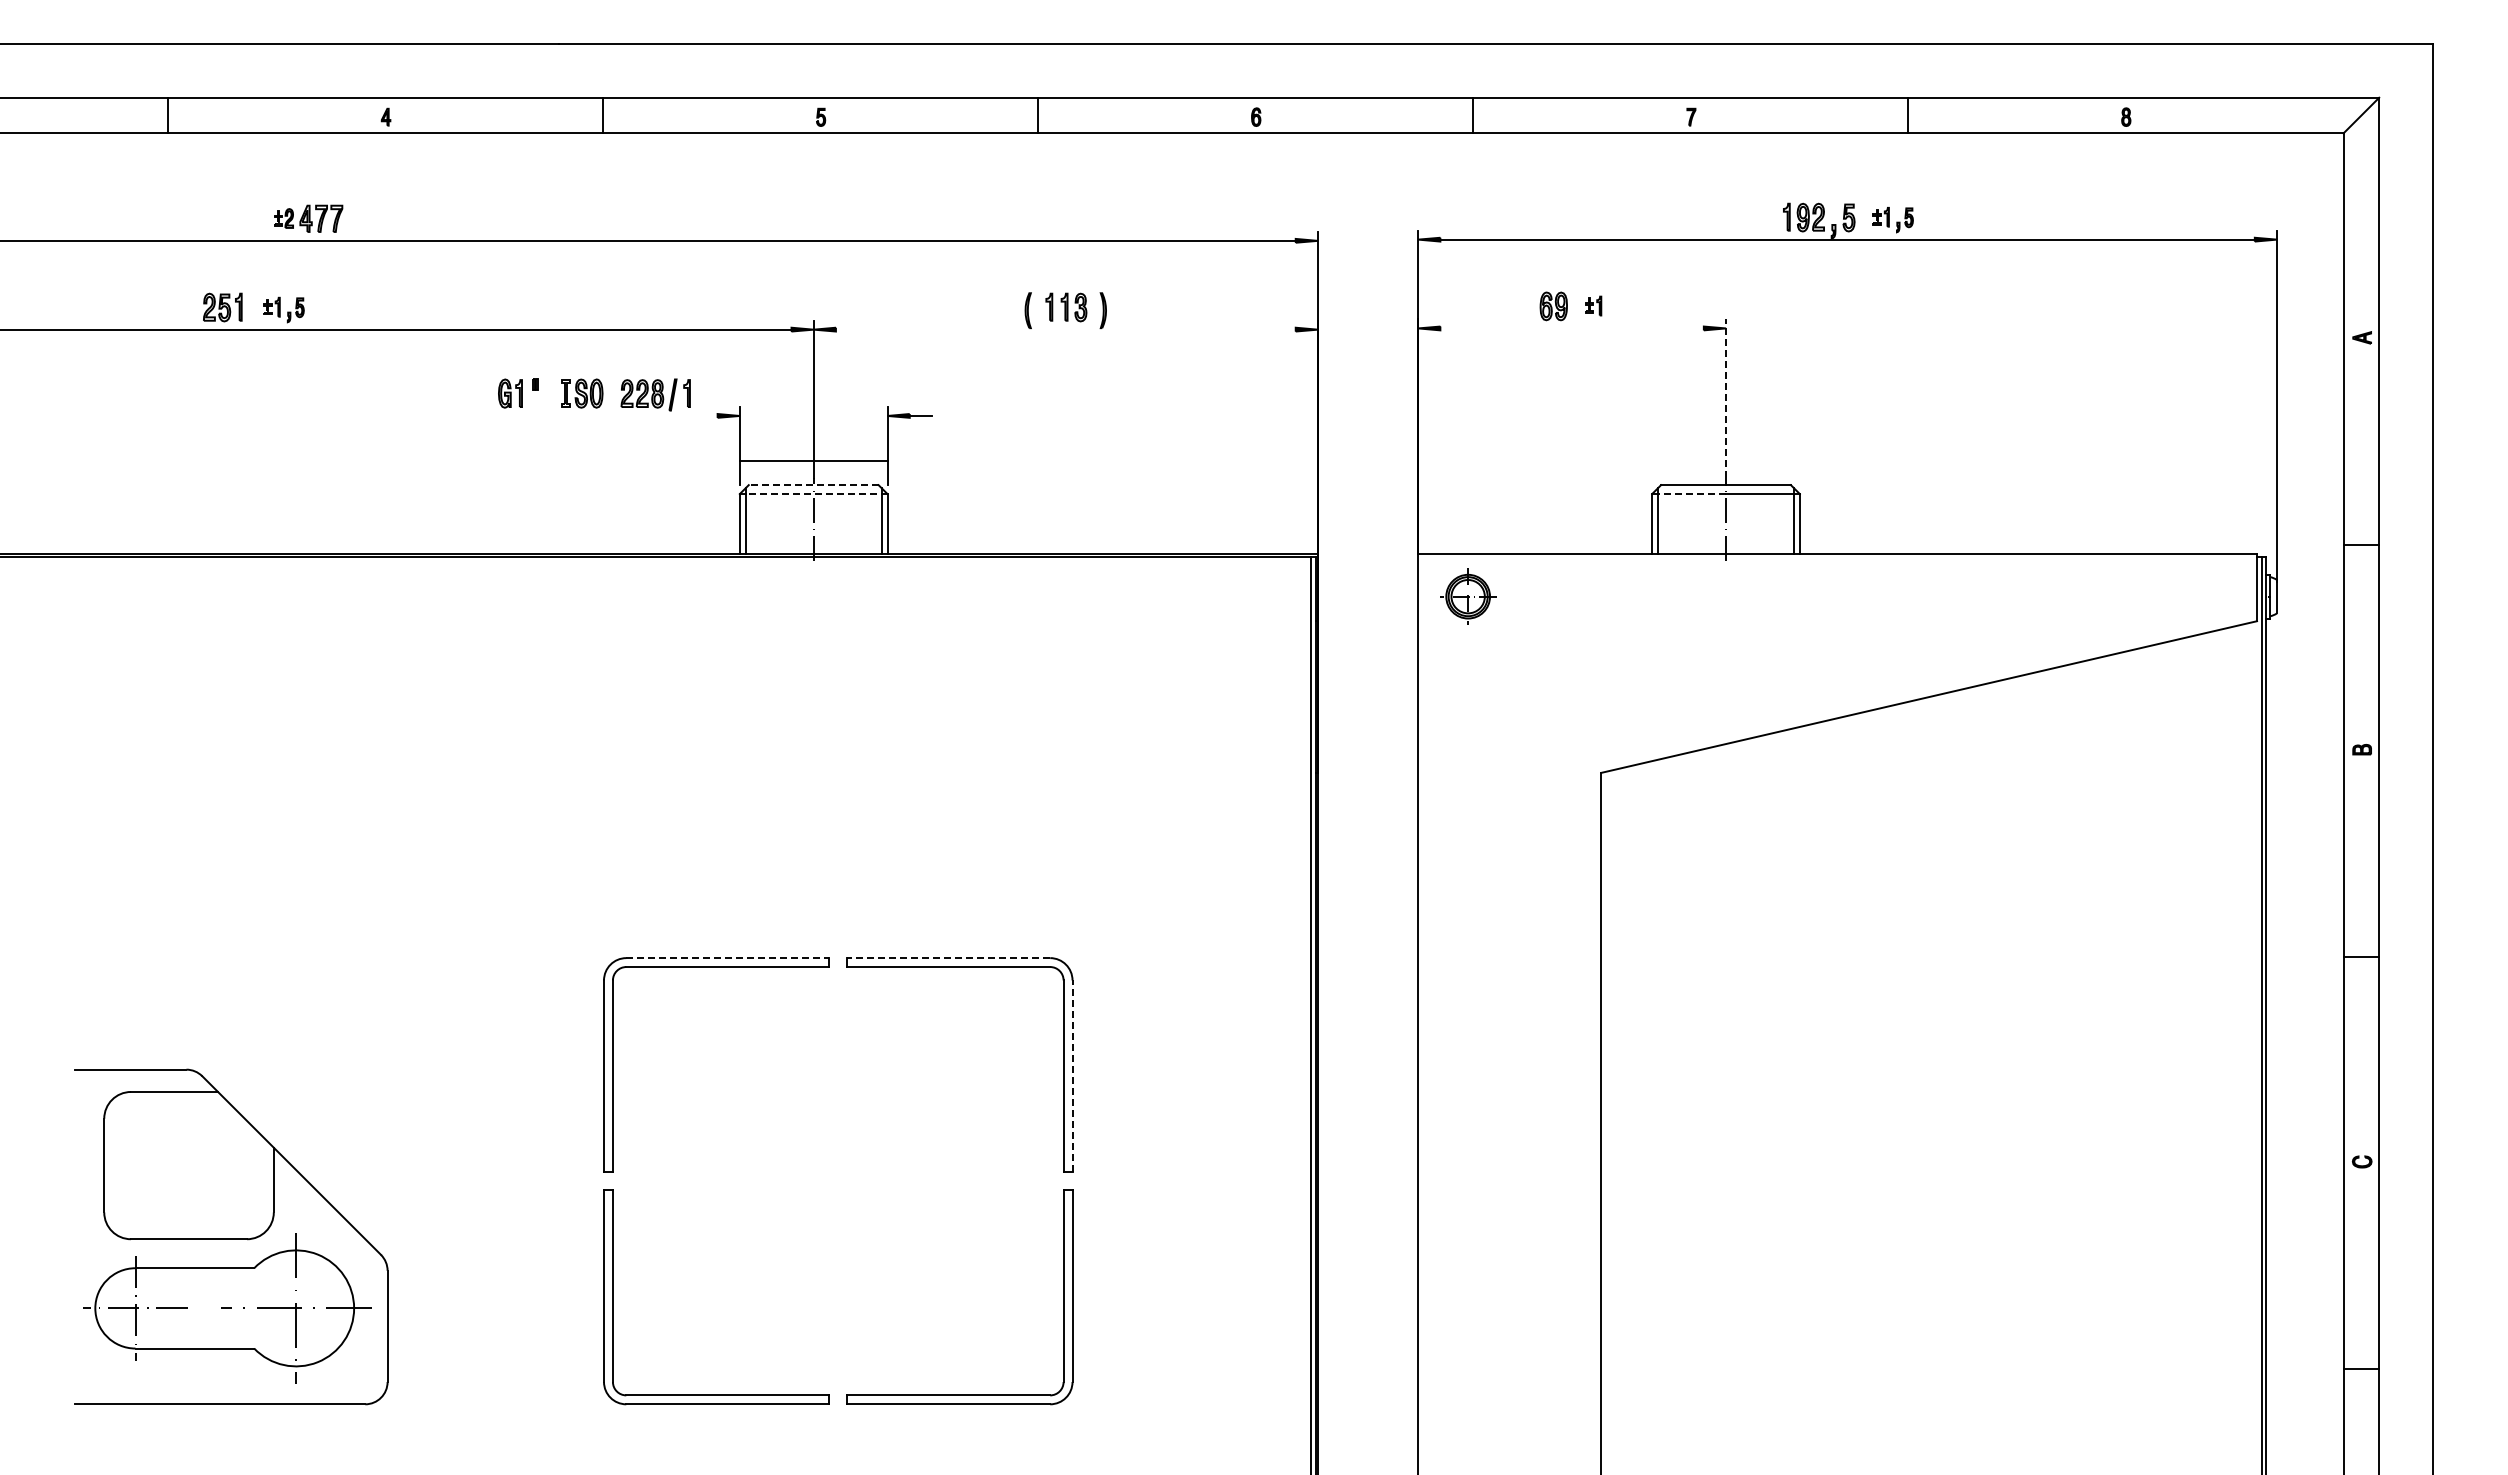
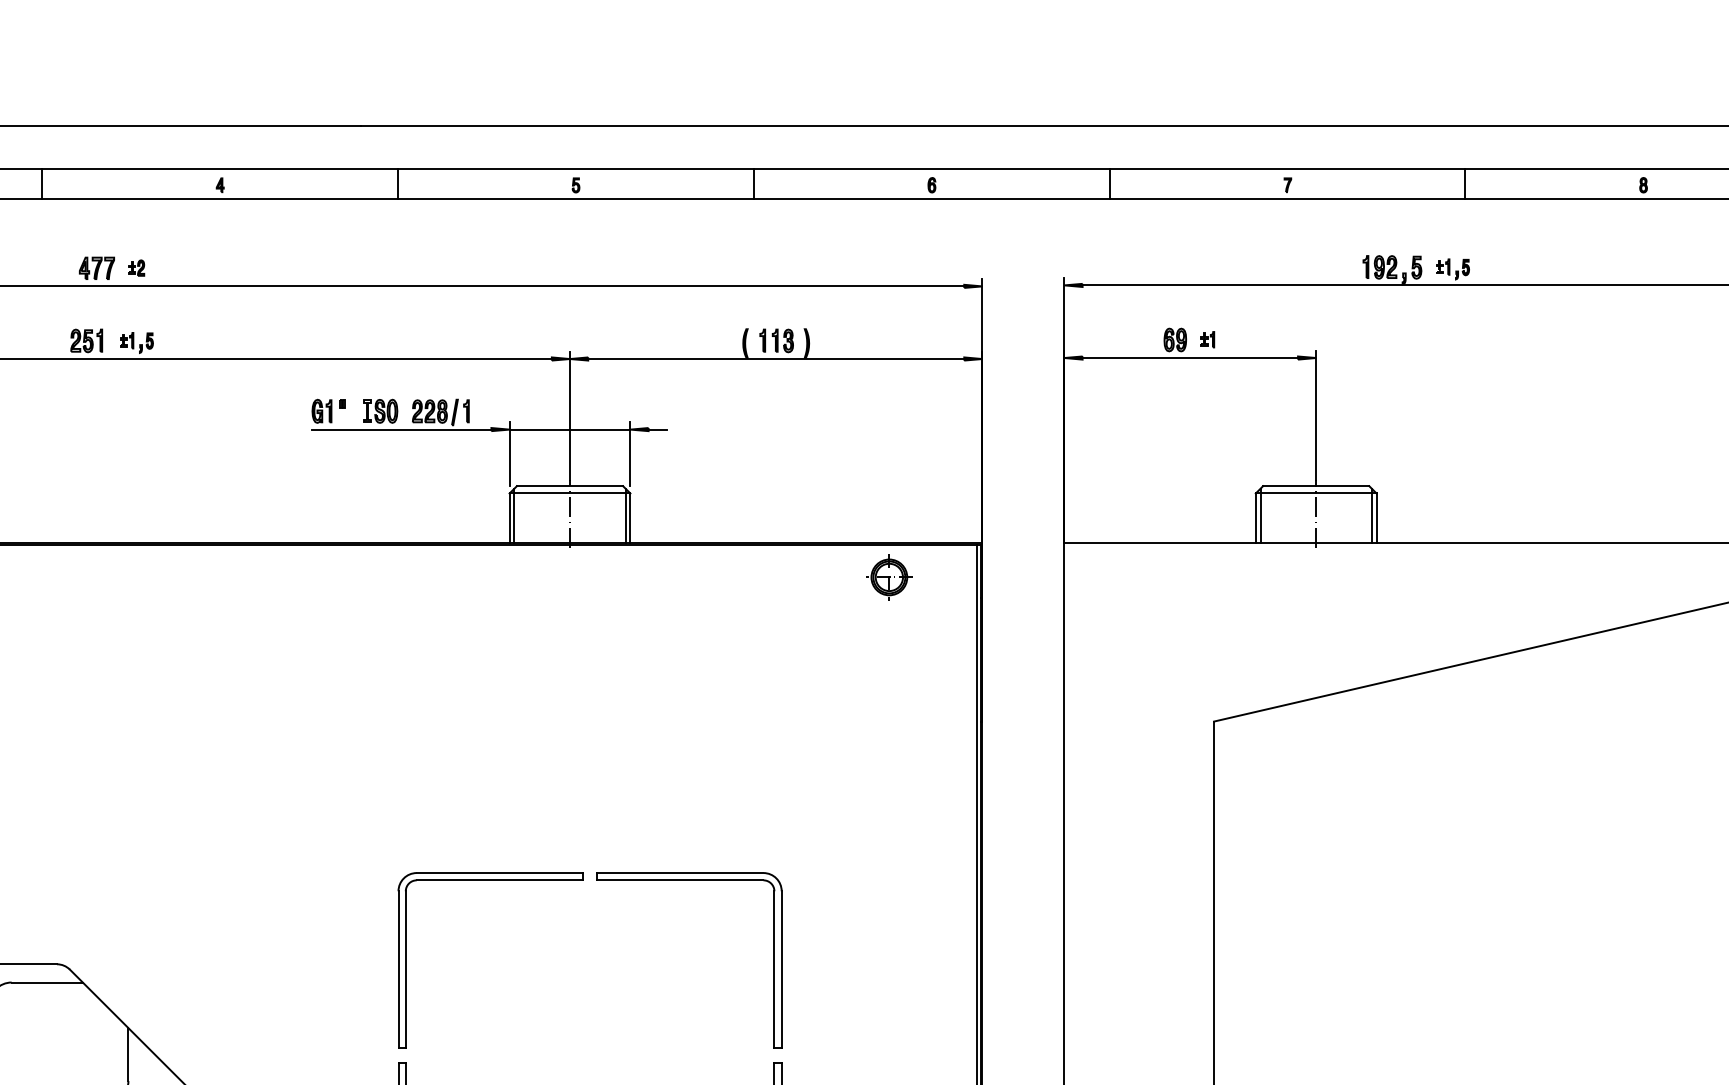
part: (321, 218) -> (97, 268), moved
line: (1571, 328) -> (1189, 358), added
line: (1065, 329) -> (775, 358), added
line: (1726, 398) -> (1316, 415), dashed -> solid
line: (607, 415) -> (401, 429), added
line: (813, 460) -> (569, 429), moved
line: (813, 485) -> (569, 486), dashed -> solid
line: (813, 494) -> (569, 493), dashed -> solid
line: (1689, 494) -> (1286, 493), dashed -> solid
part: (1468, 596) -> (889, 577), moved
line: (727, 958) -> (499, 873), dashed -> solid
line: (948, 958) -> (680, 873), dashed -> solid
line: (1072, 1076) -> (781, 969), dashed -> solid

